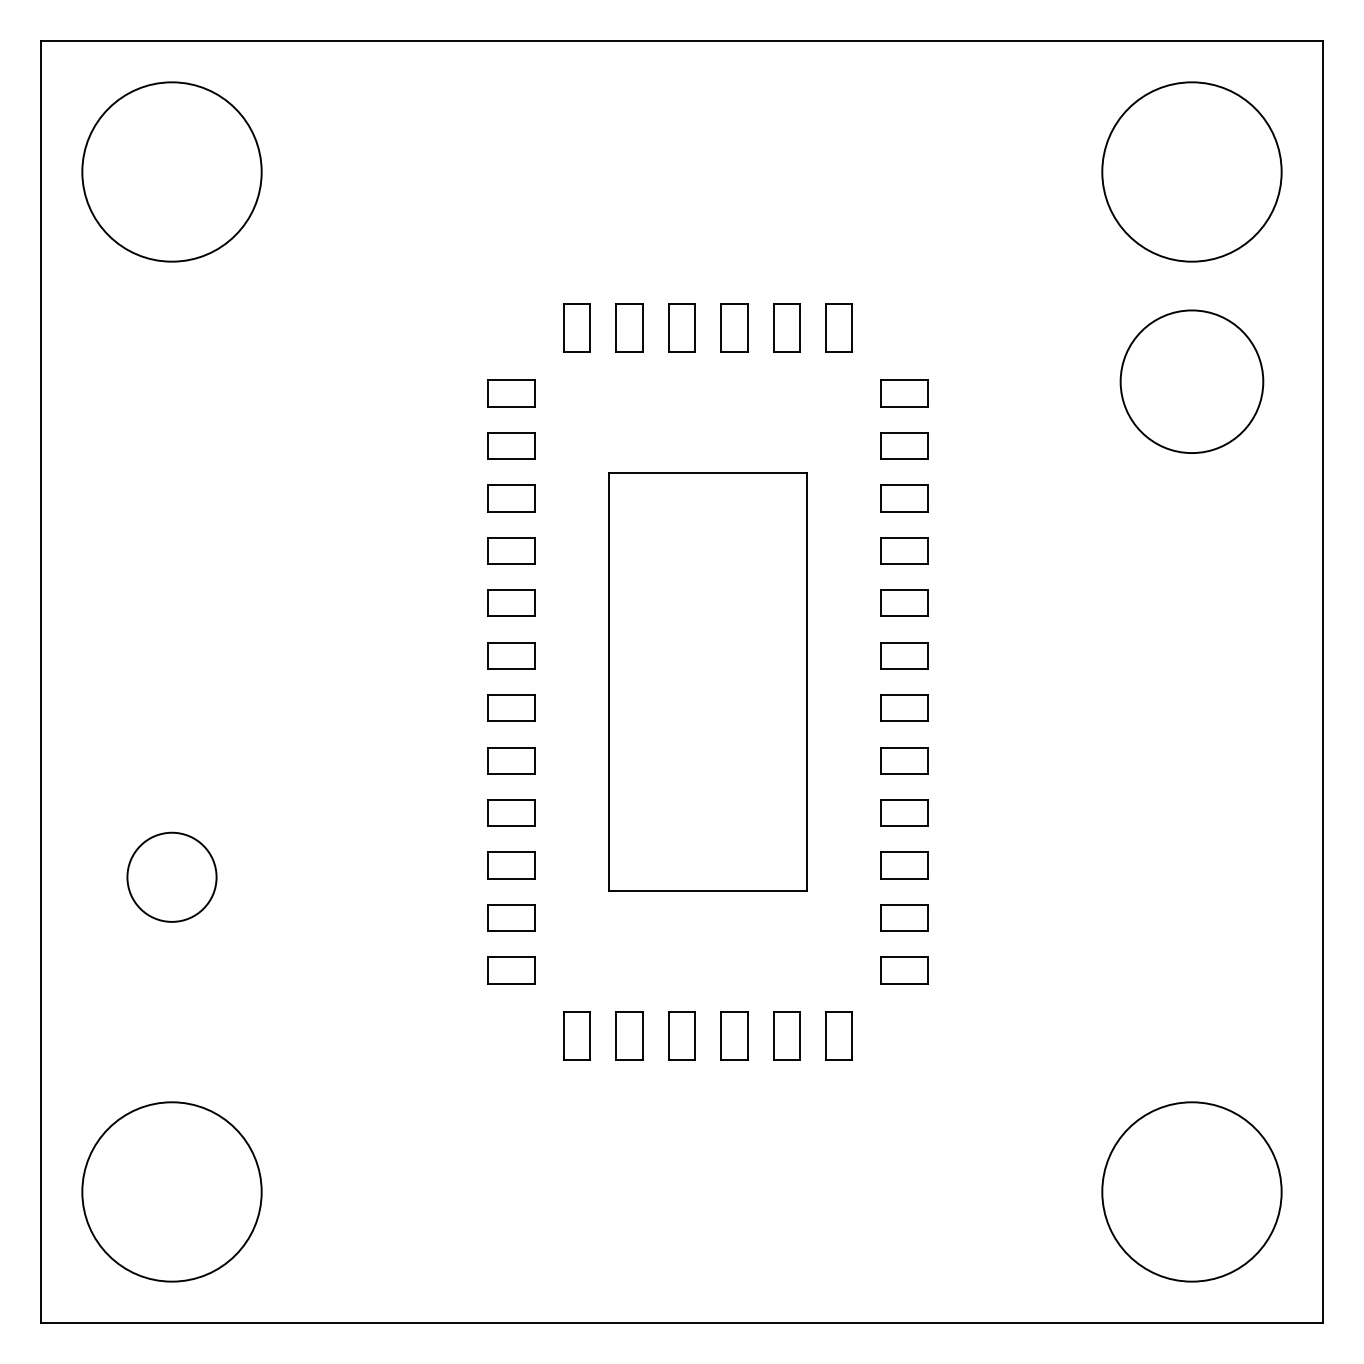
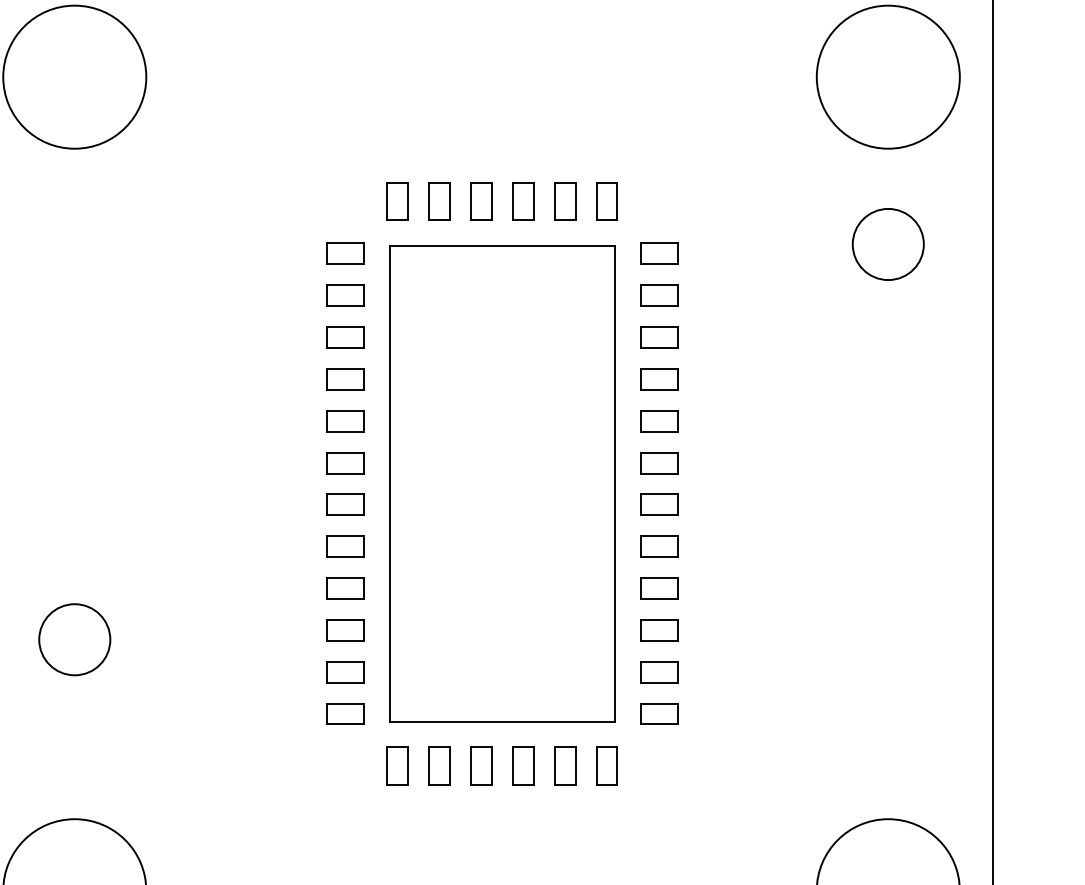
circle: (1191, 381) -> (887, 244), size x0.62
part: (708, 681) -> (502, 483), size x1.43

